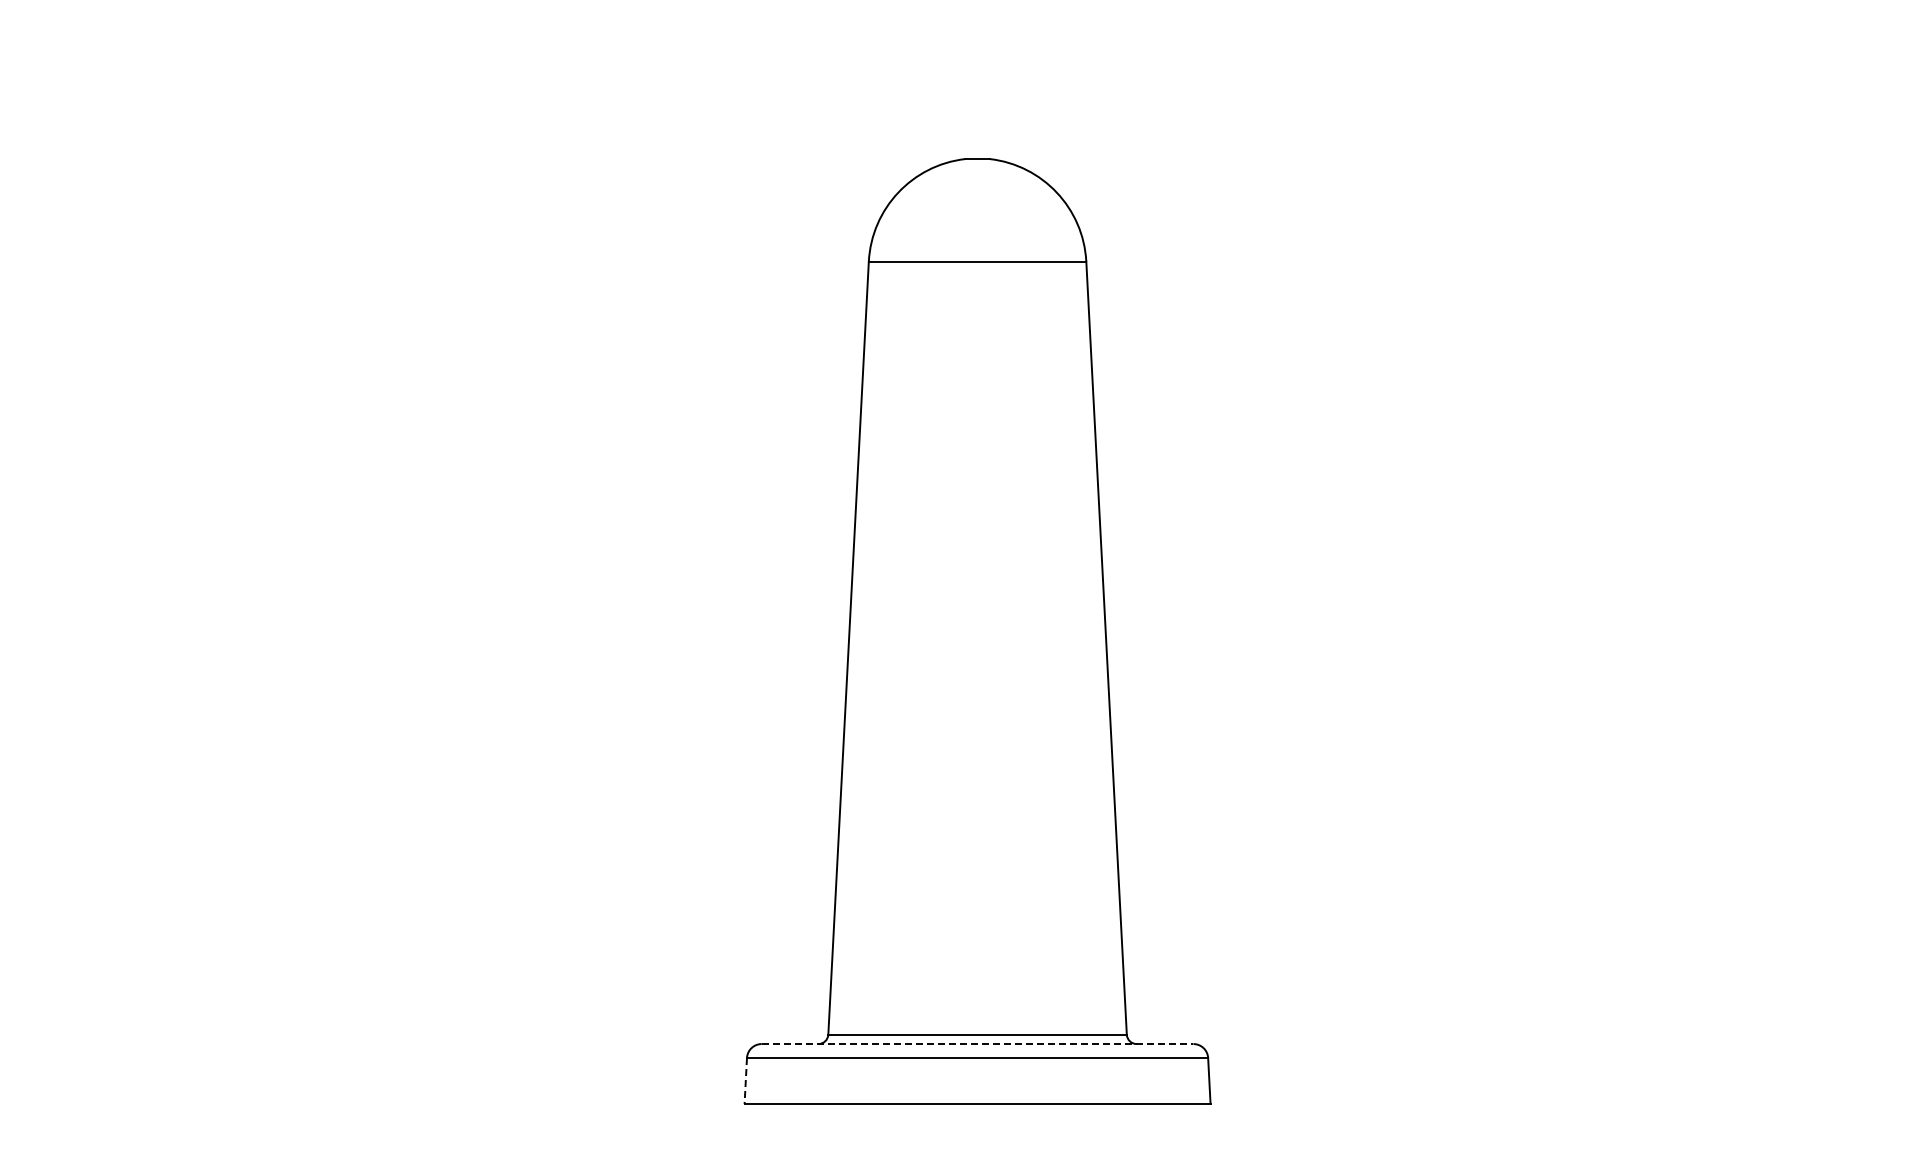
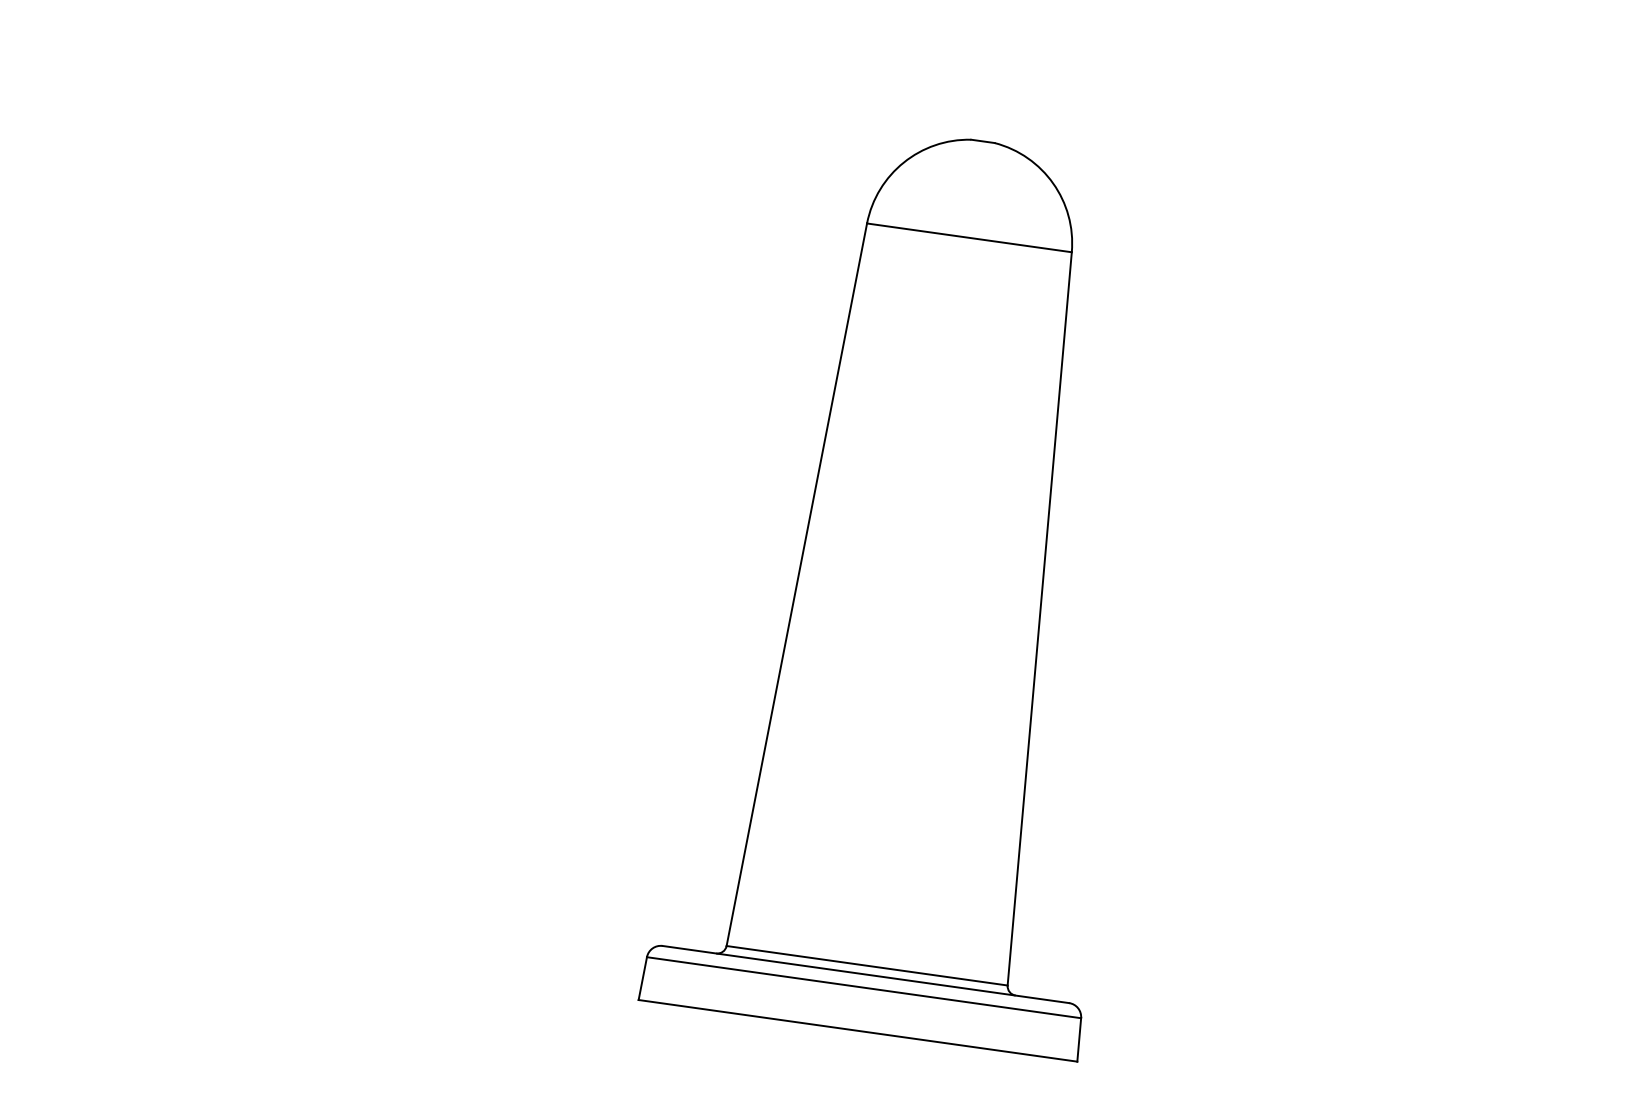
line: (977, 1044) -> (865, 974), dashed -> solid
line: (745, 1080) -> (642, 978), dashed -> solid

